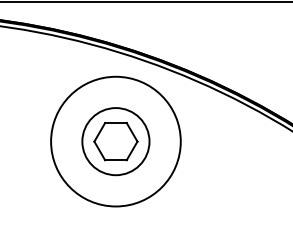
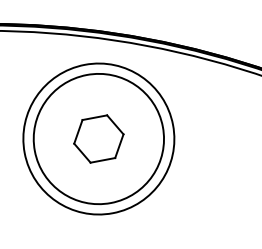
circle: (115, 141) -> (98, 138), size x1.67

